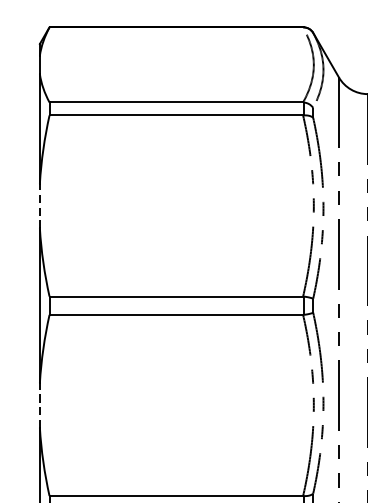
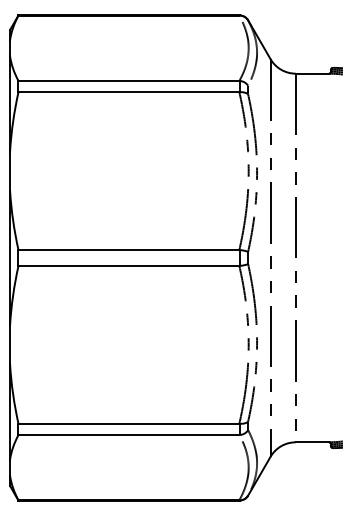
line: (40, 205) -> (10, 170), dashed -> solid
line: (40, 405) -> (10, 344), dashed -> solid

